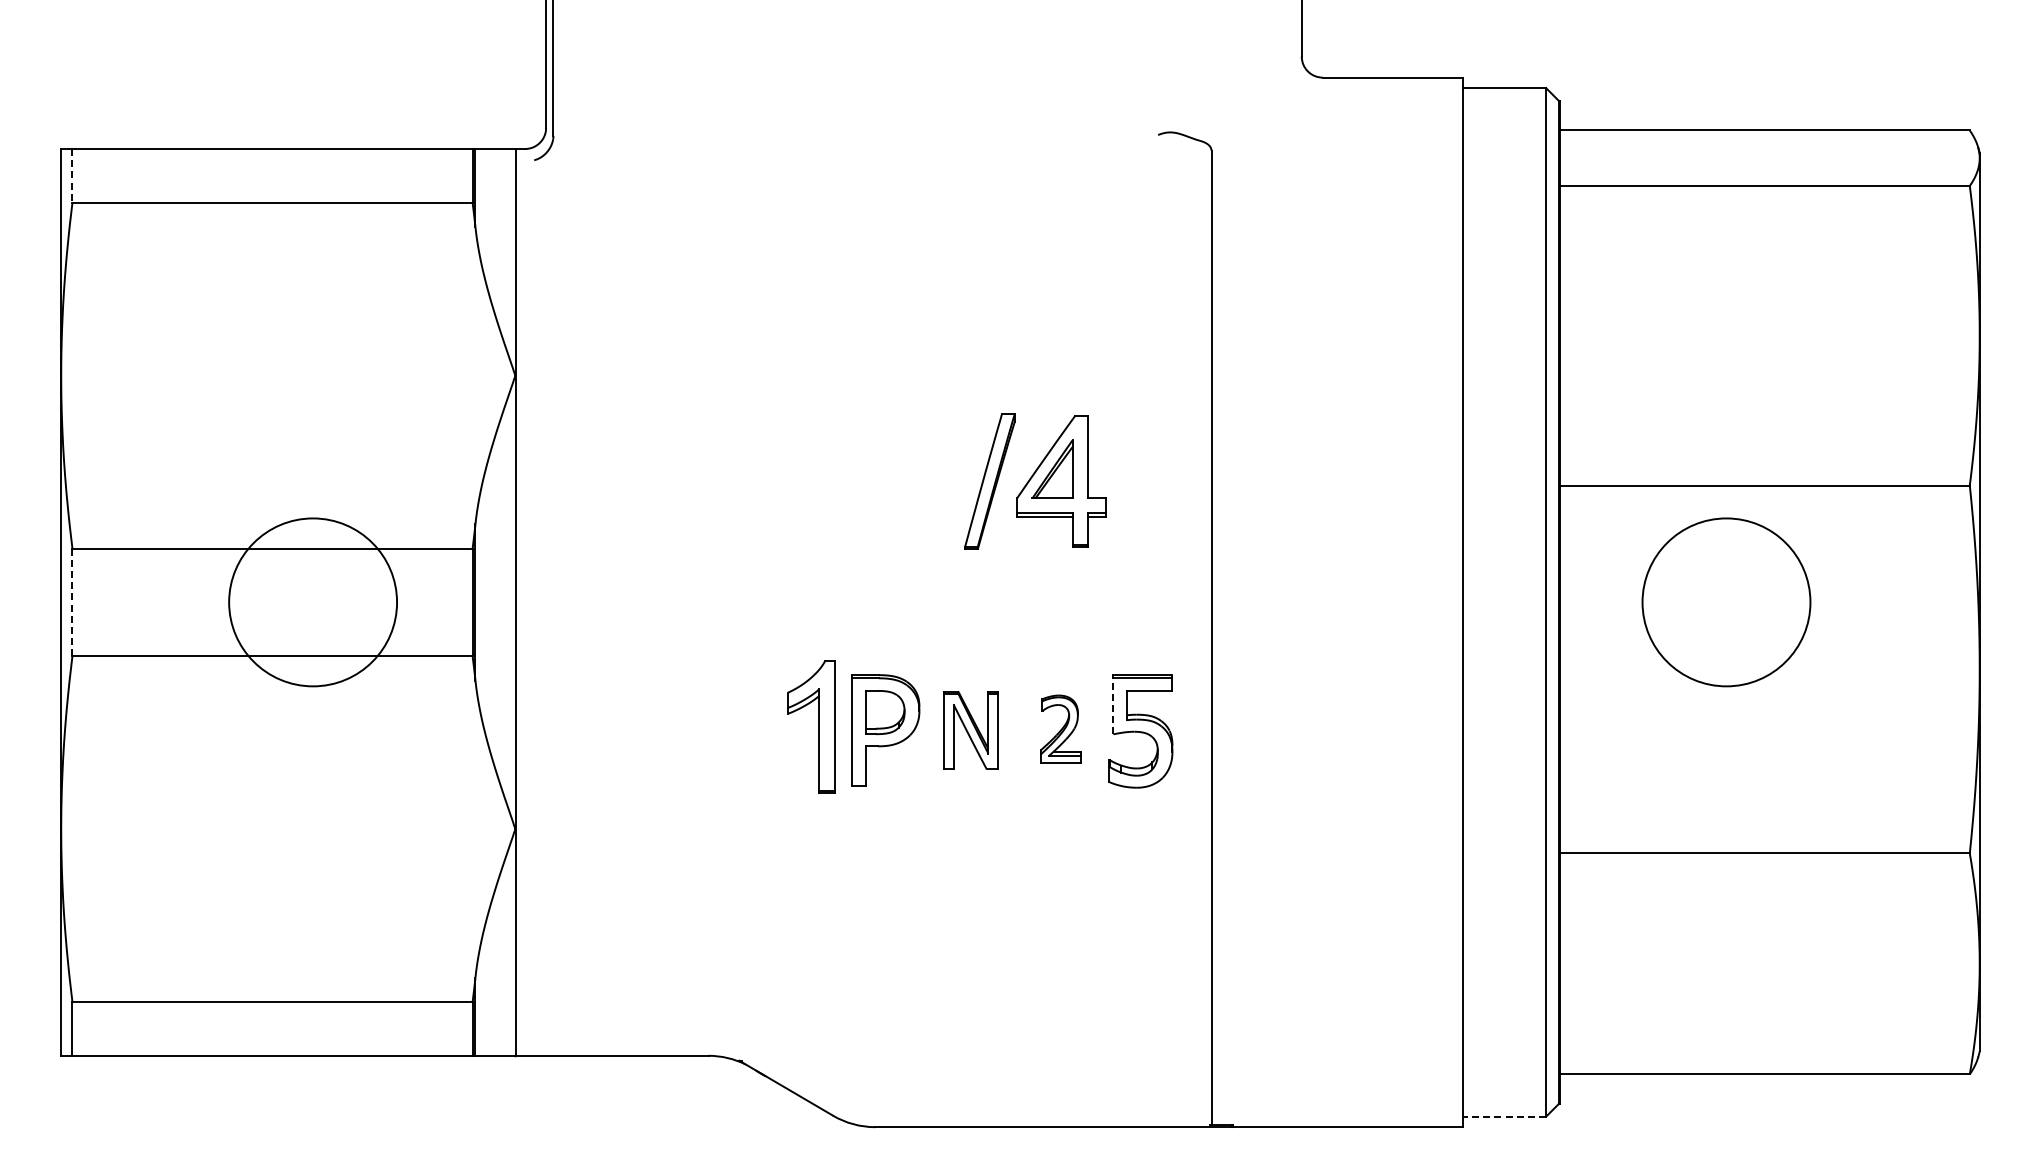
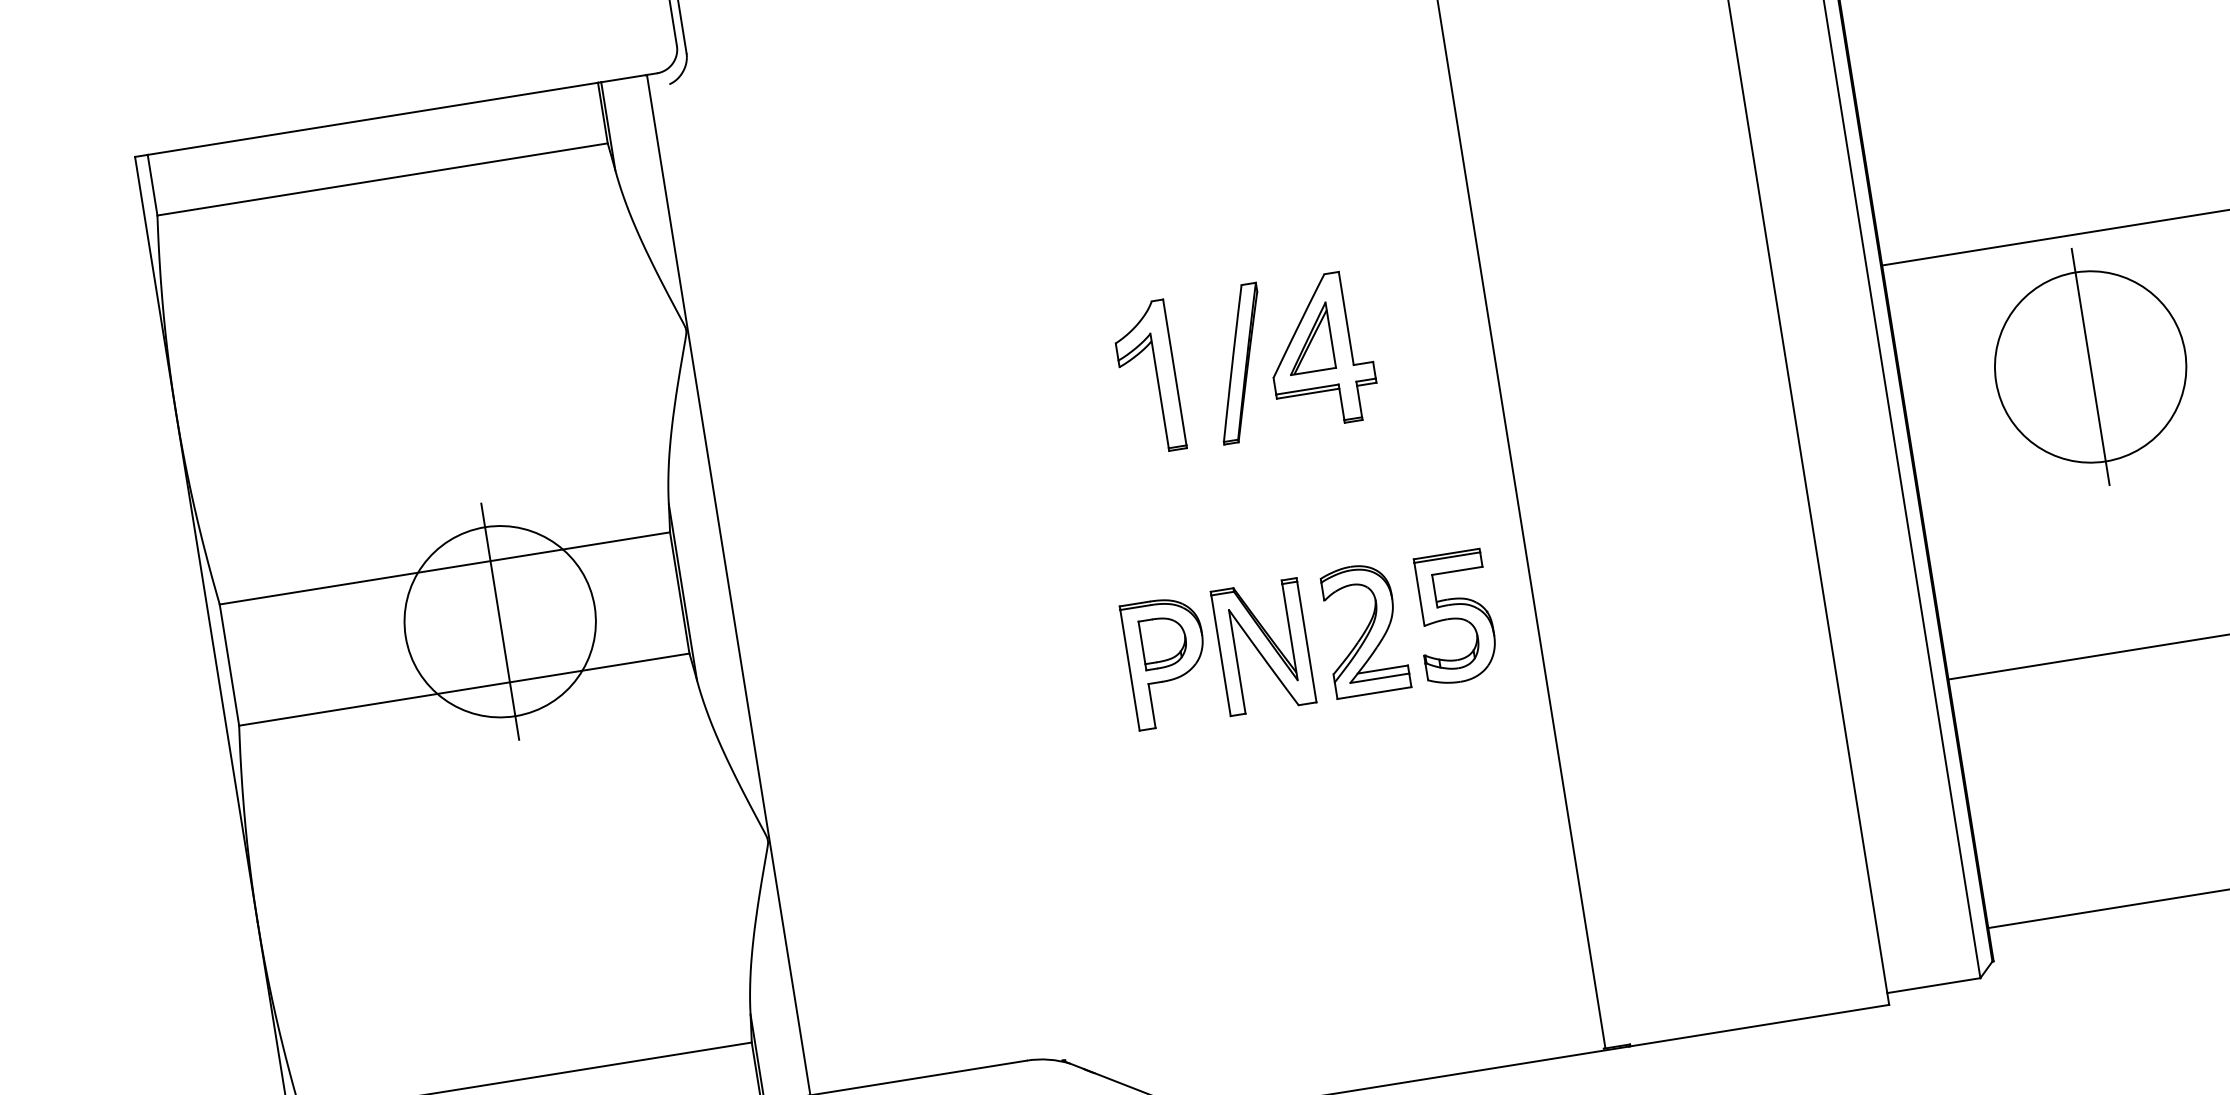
line: (72, 175) -> (152, 184), dashed -> solid
line: (72, 602) -> (229, 665), dashed -> solid
line: (313, 602) -> (500, 621), added
line: (1726, 602) -> (2090, 367), added
line: (1113, 705) -> (1419, 593), dashed -> solid
part: (818, 726) -> (1156, 375), moved
part: (1060, 729) -> (1364, 630), size x1.67
part: (970, 730) -> (1263, 647), size x1.43
line: (1504, 1116) -> (1933, 985), dashed -> solid

